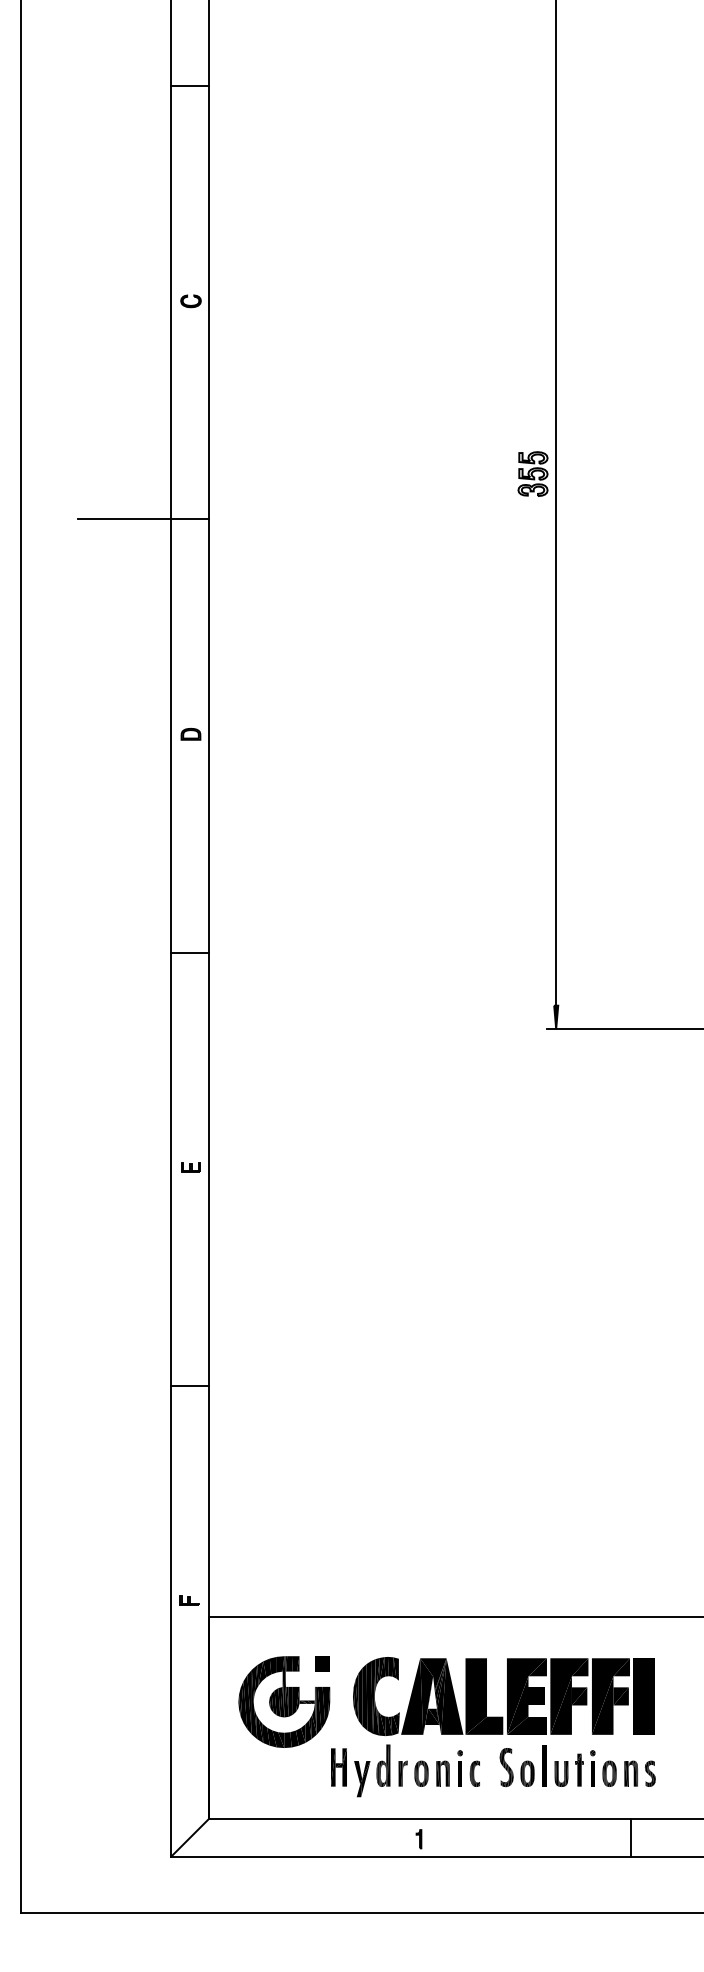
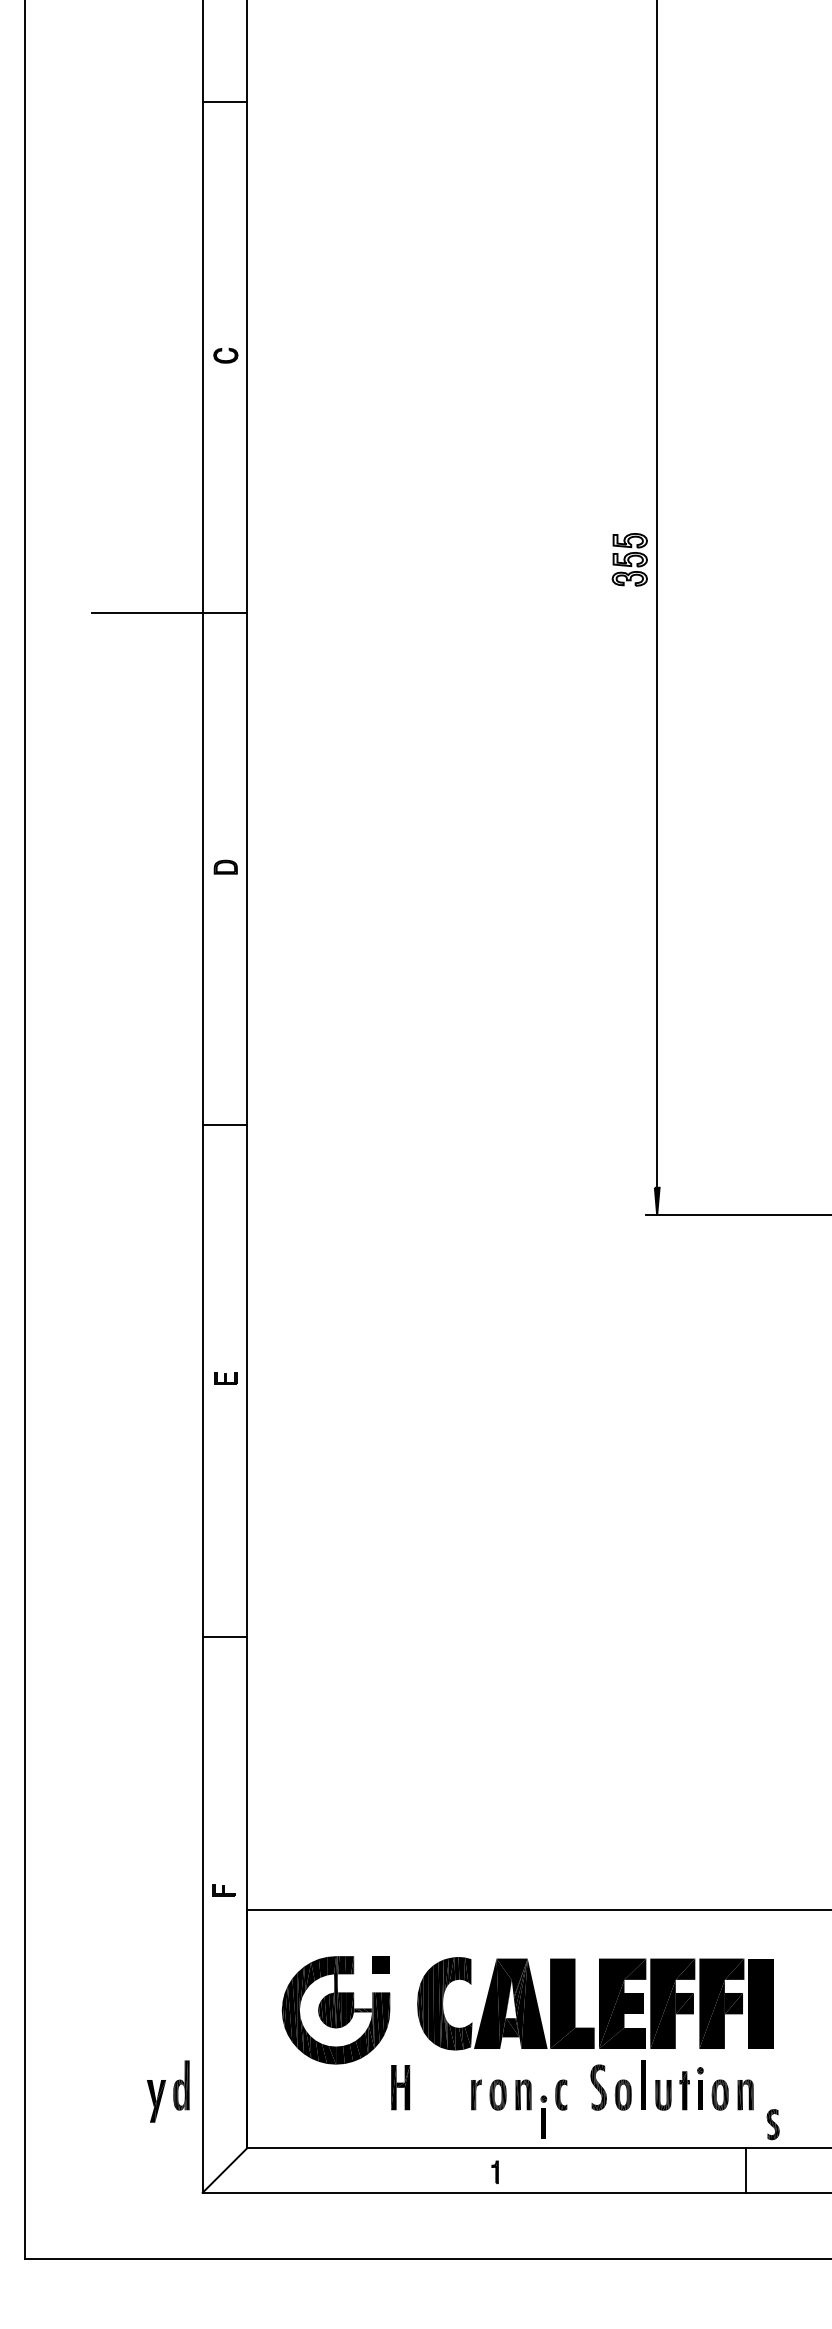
part: (459, 1768) -> (542, 2117), moved
part: (372, 1770) -> (168, 2091), moved
part: (650, 1773) -> (773, 2124), moved

